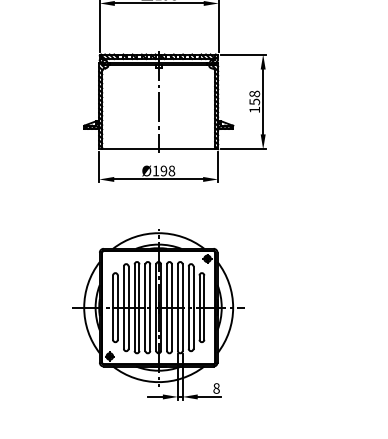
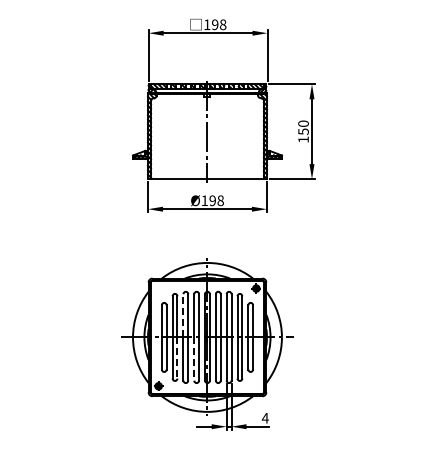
text: (254, 93) -> (303, 123), 158 -> 150
line: (134, 285) -> (183, 315), solid -> dashed
line: (128, 328) -> (177, 358), solid -> dashed
line: (145, 329) -> (194, 359), solid -> dashed
text: (215, 387) -> (264, 417), 8 -> 4

